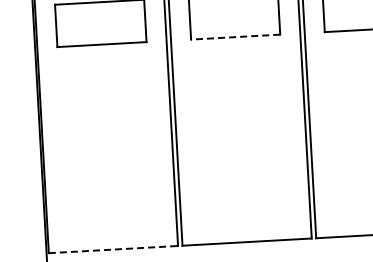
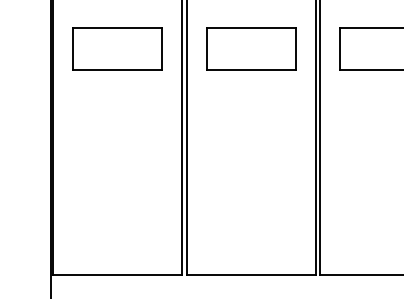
line: (234, 37) -> (250, 70), dashed -> solid
line: (114, 249) -> (118, 274), dashed -> solid

